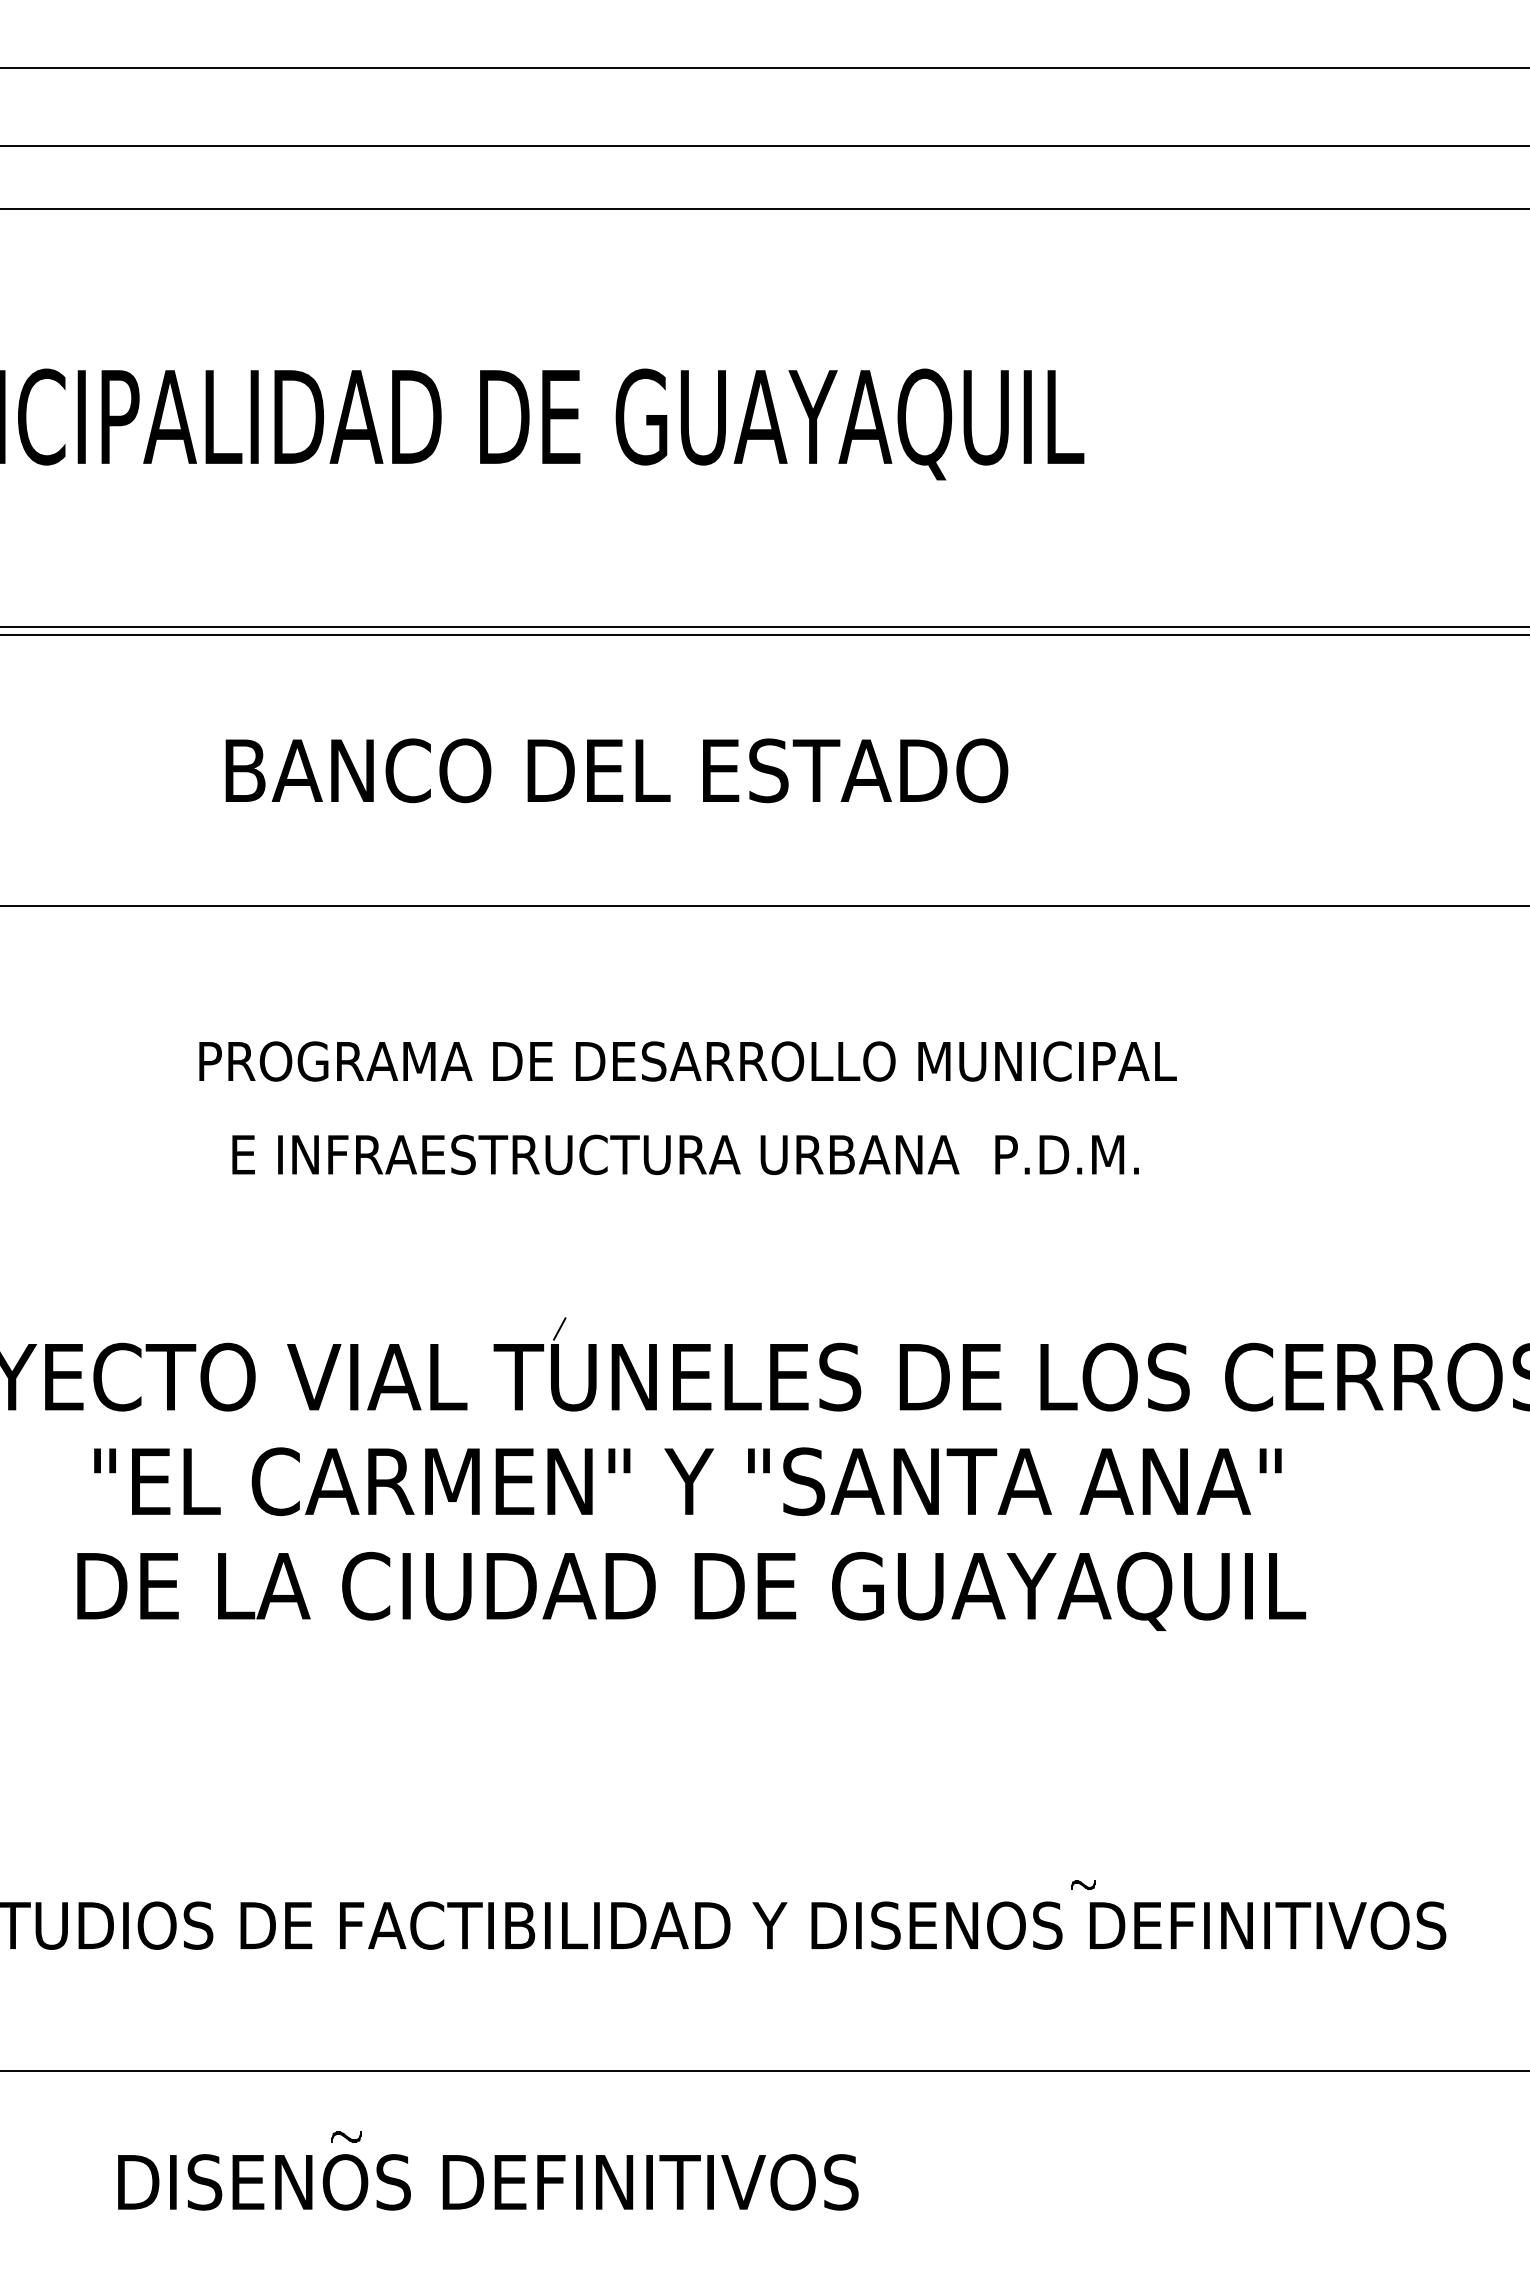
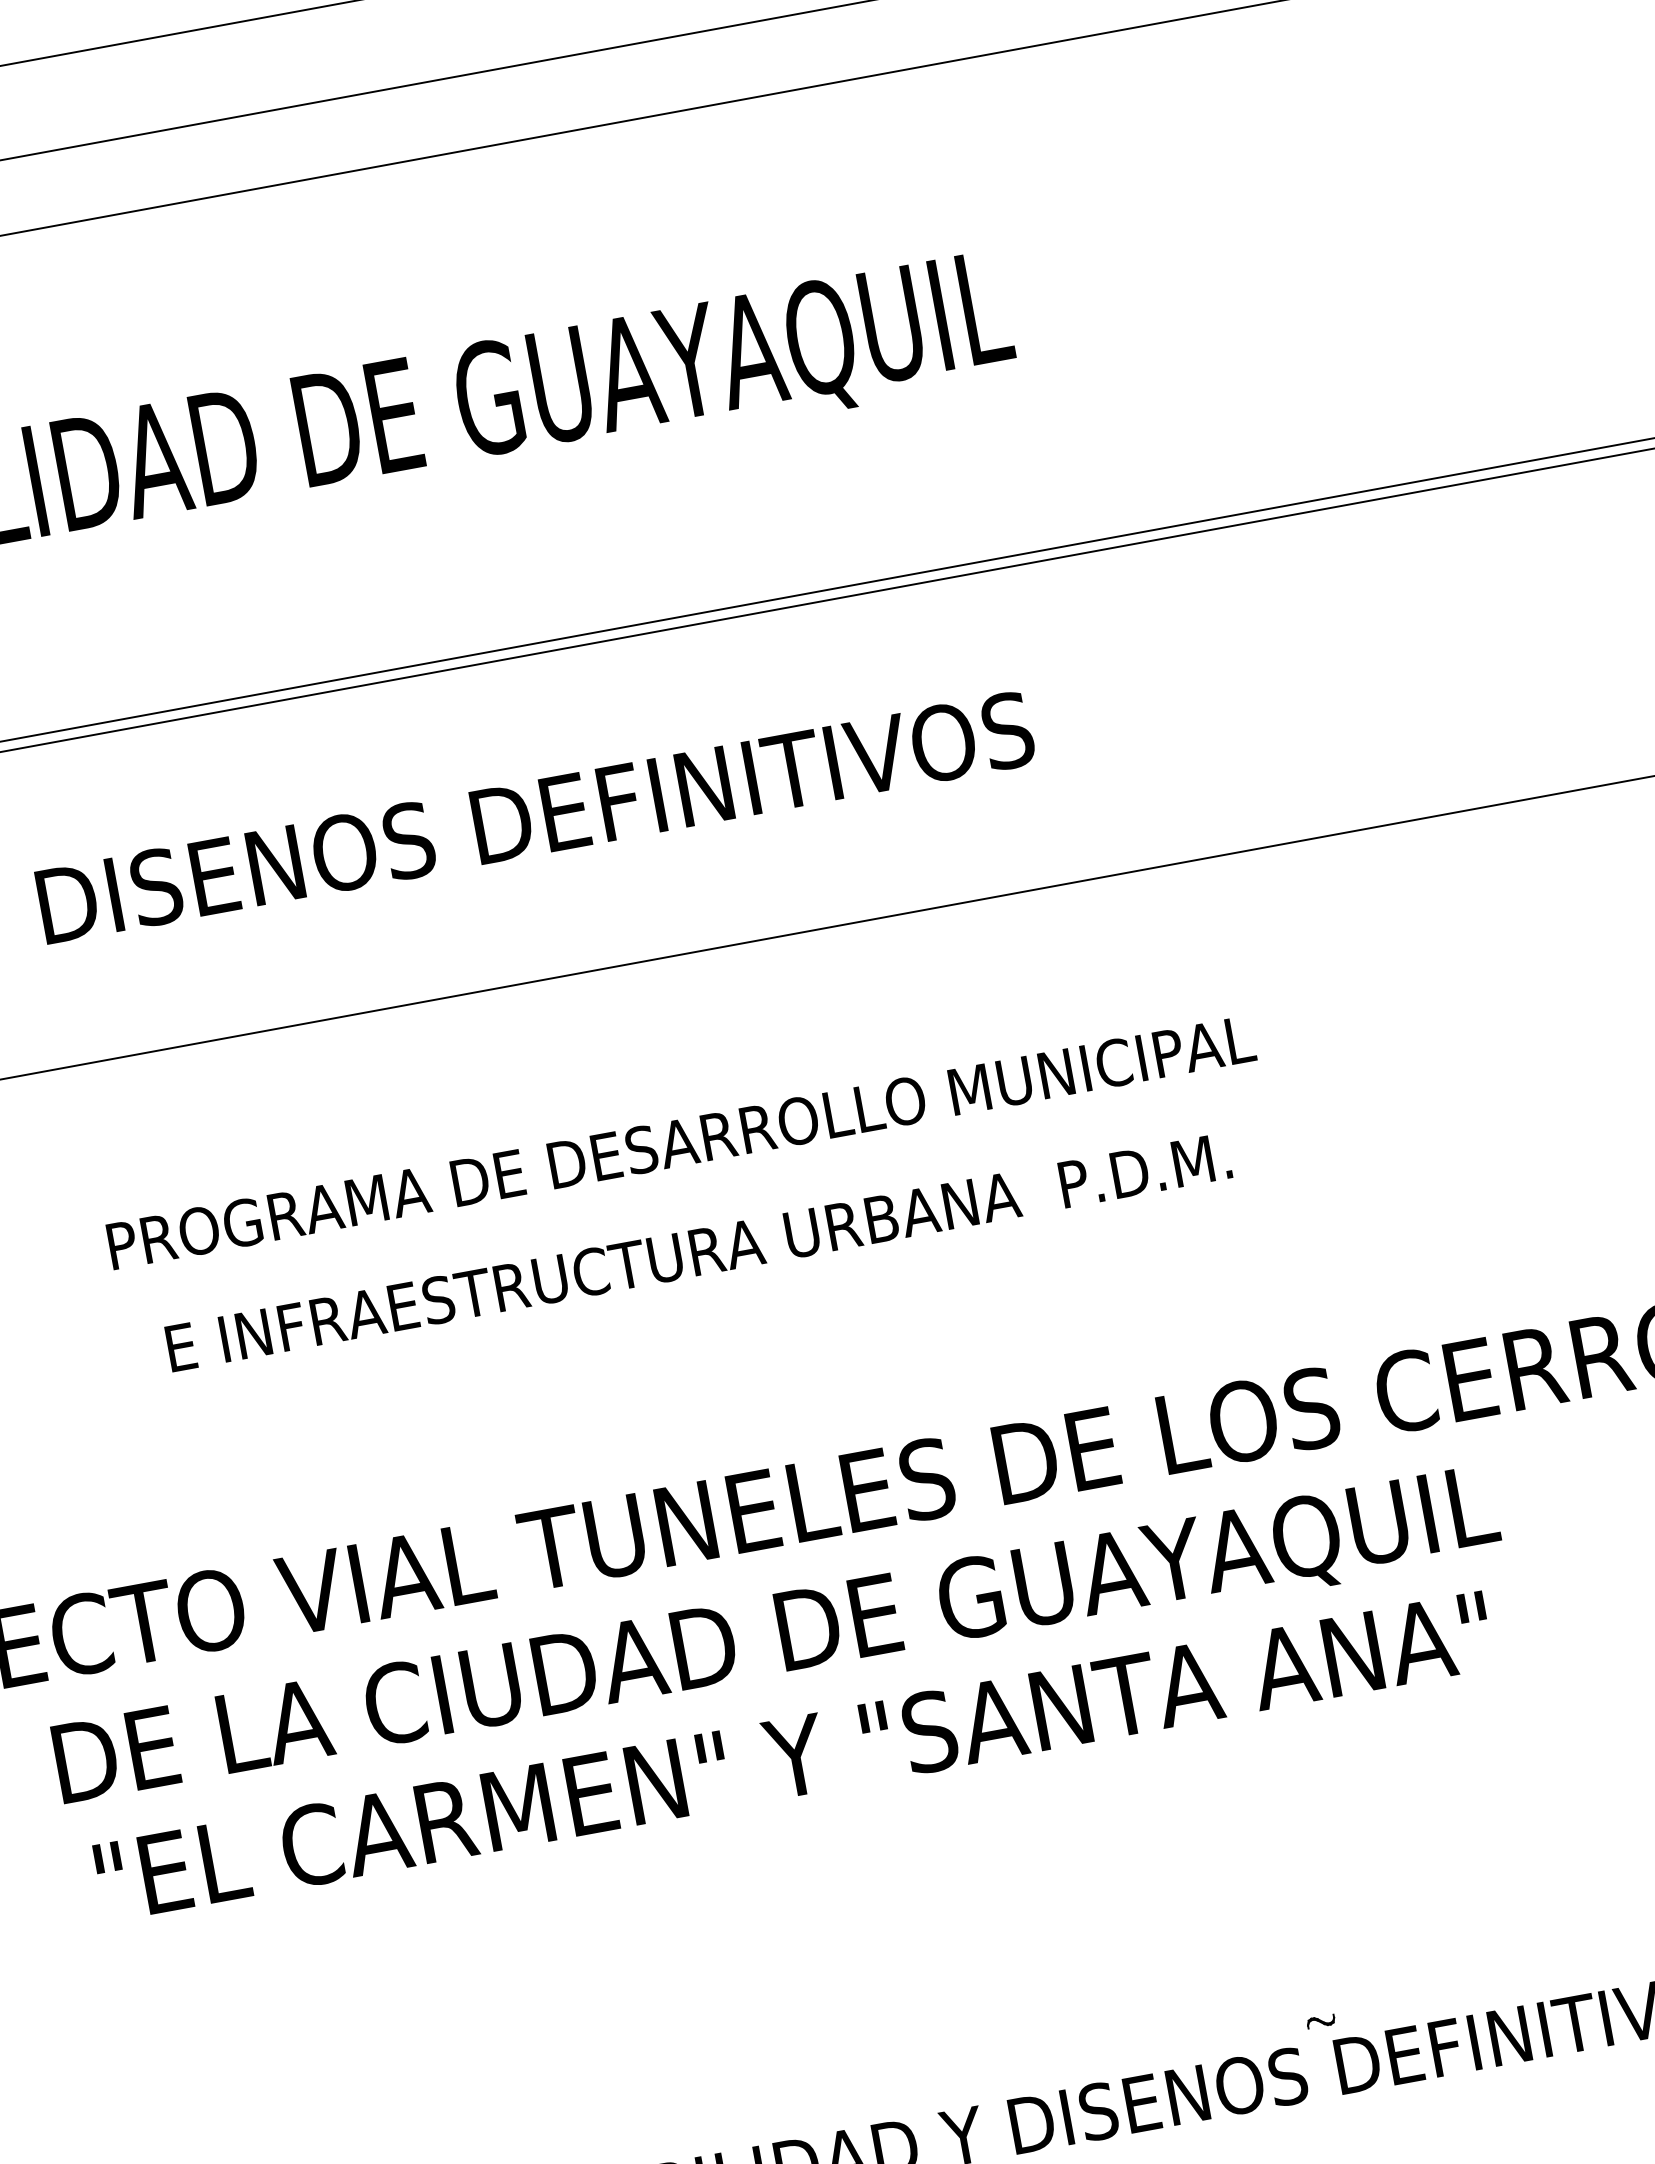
text: (616, 770) -> (535, 817), BANCO DEL ESTADO -> DISENOS DEFINITIVOS
line: (559, 1328) -> (588, 1482), removed
text: (691, 1486) -> (776, 1639), "EL CARMEN" Y "SANTA ANA" -> DE LA CIUDAD DE GUAYAQUIL
text: (691, 1591) -> (799, 1762), DE LA CIUDAD DE GUAYAQUIL -> "EL CARMEN" Y "SANTA ANA"

